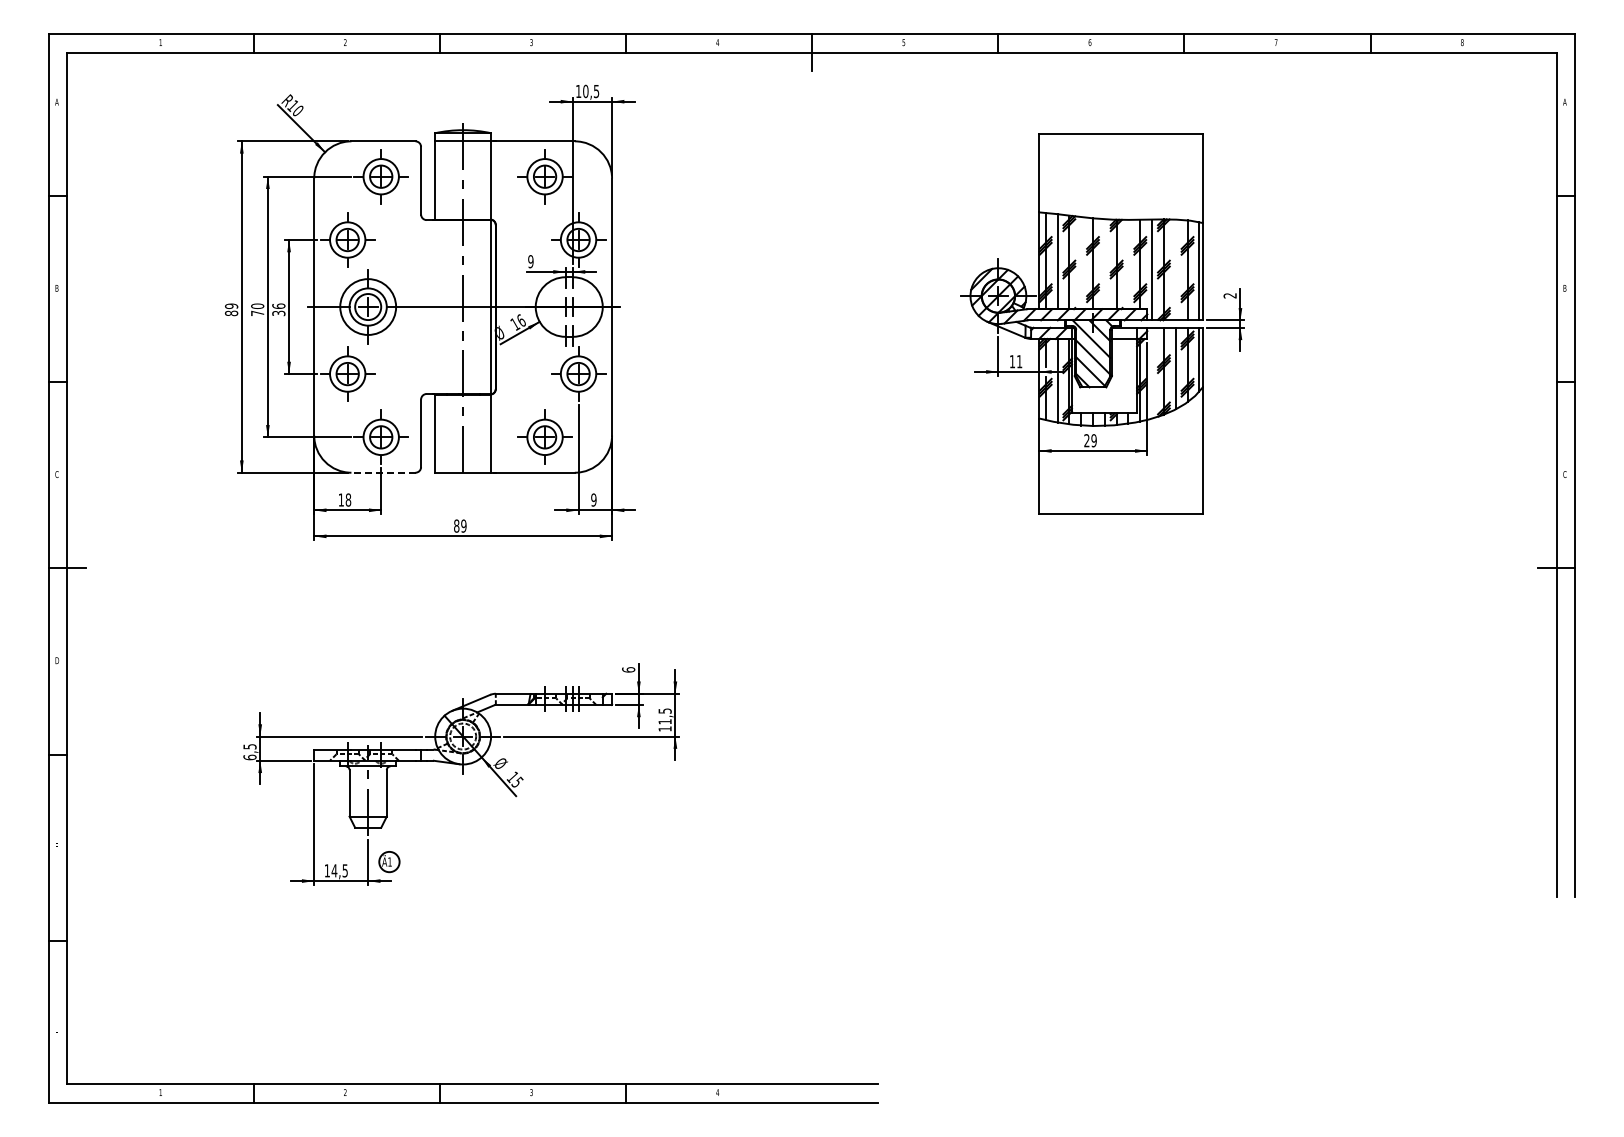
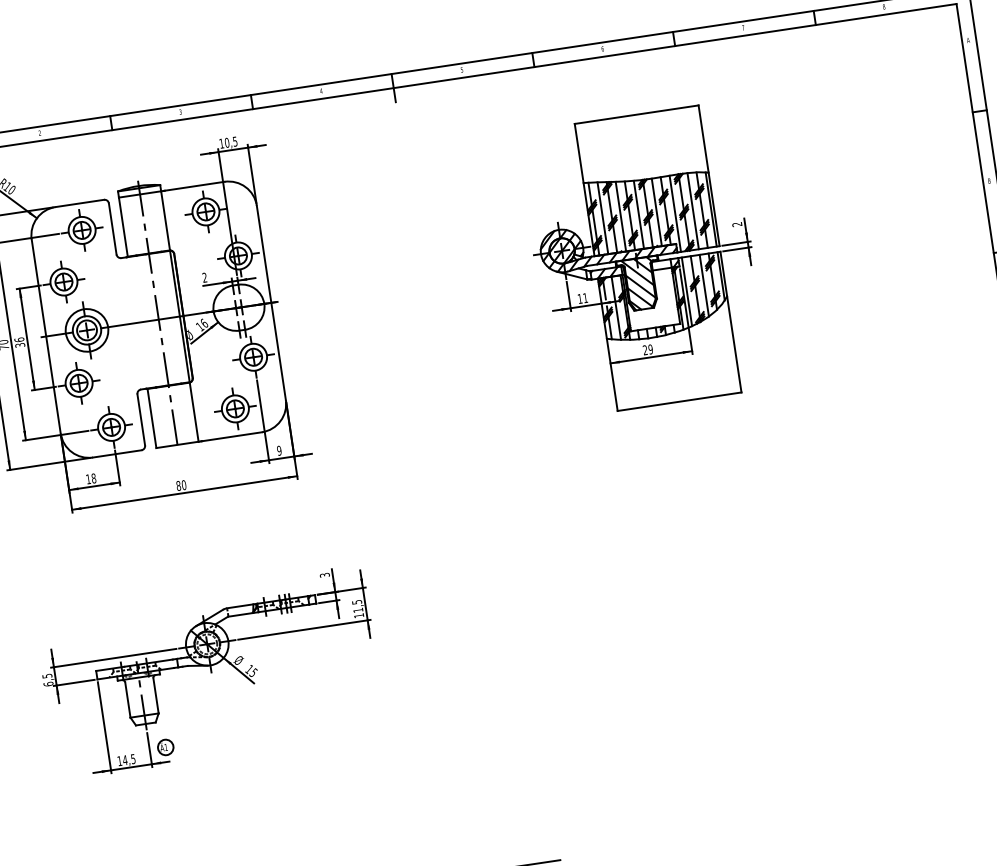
text: (530, 261) -> (204, 277), 9 -> 2
line: (1081, 263) -> (621, 216), added
line: (1104, 264) -> (638, 215), added
line: (1128, 264) -> (656, 212), added
line: (1175, 269) -> (692, 210), added
line: (1152, 372) -> (687, 291), added
line: (382, 472) -> (116, 453), dashed -> solid
text: (463, 526) -> (183, 485), 89 -> 80
text: (628, 669) -> (324, 574), 6 -> 3

